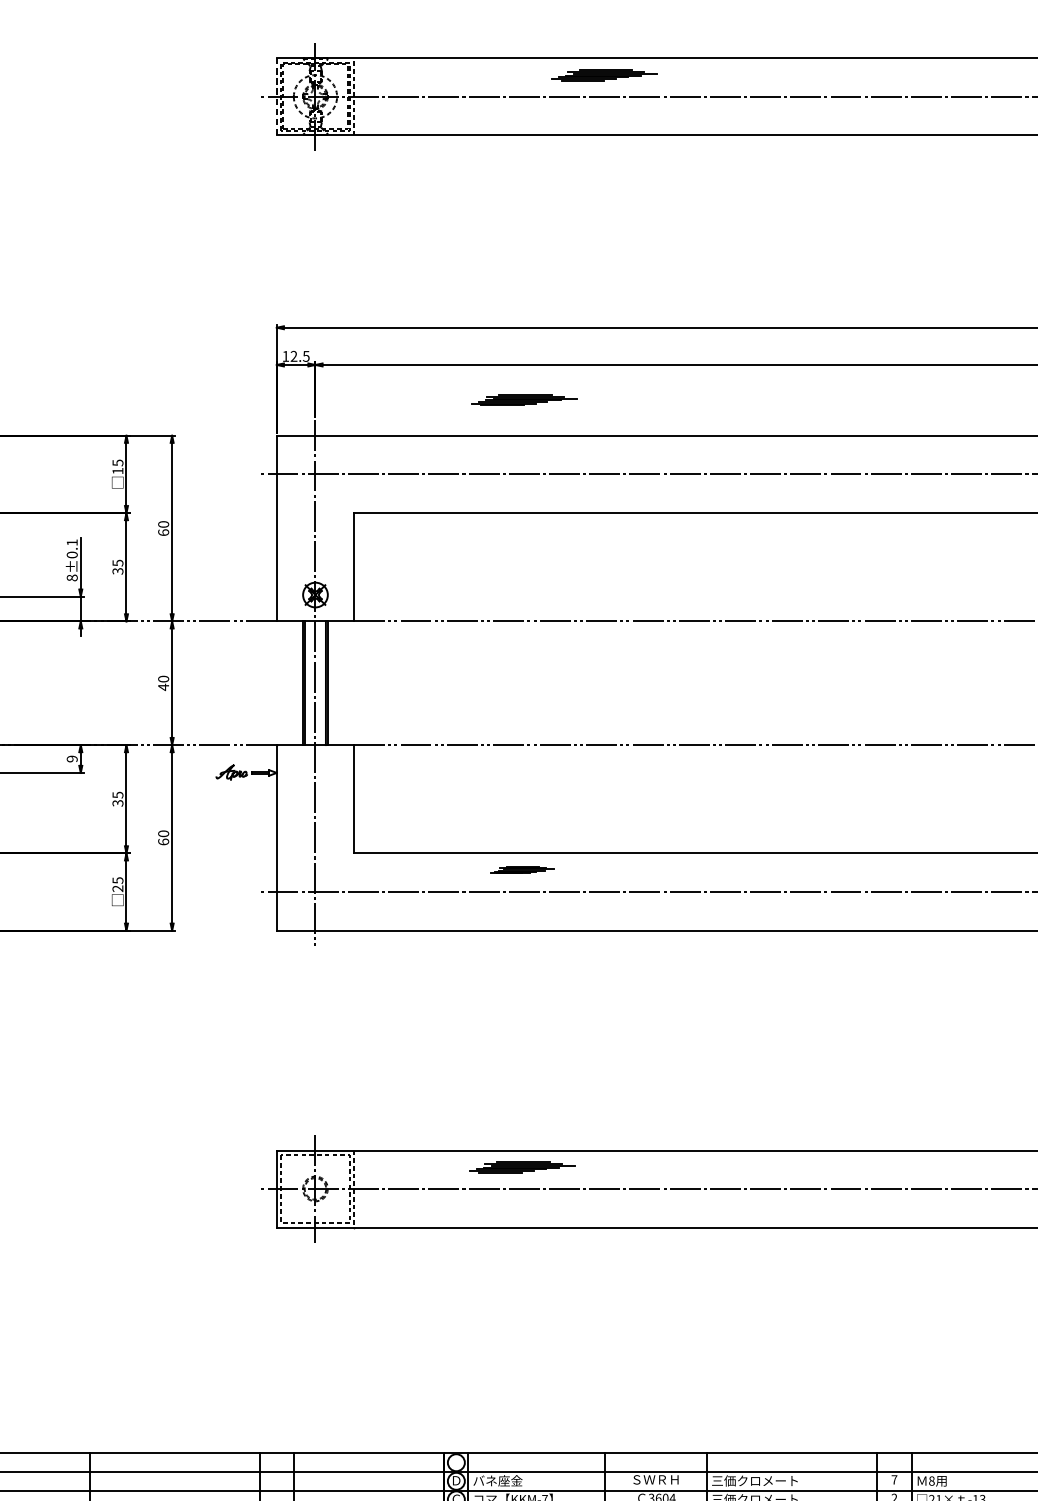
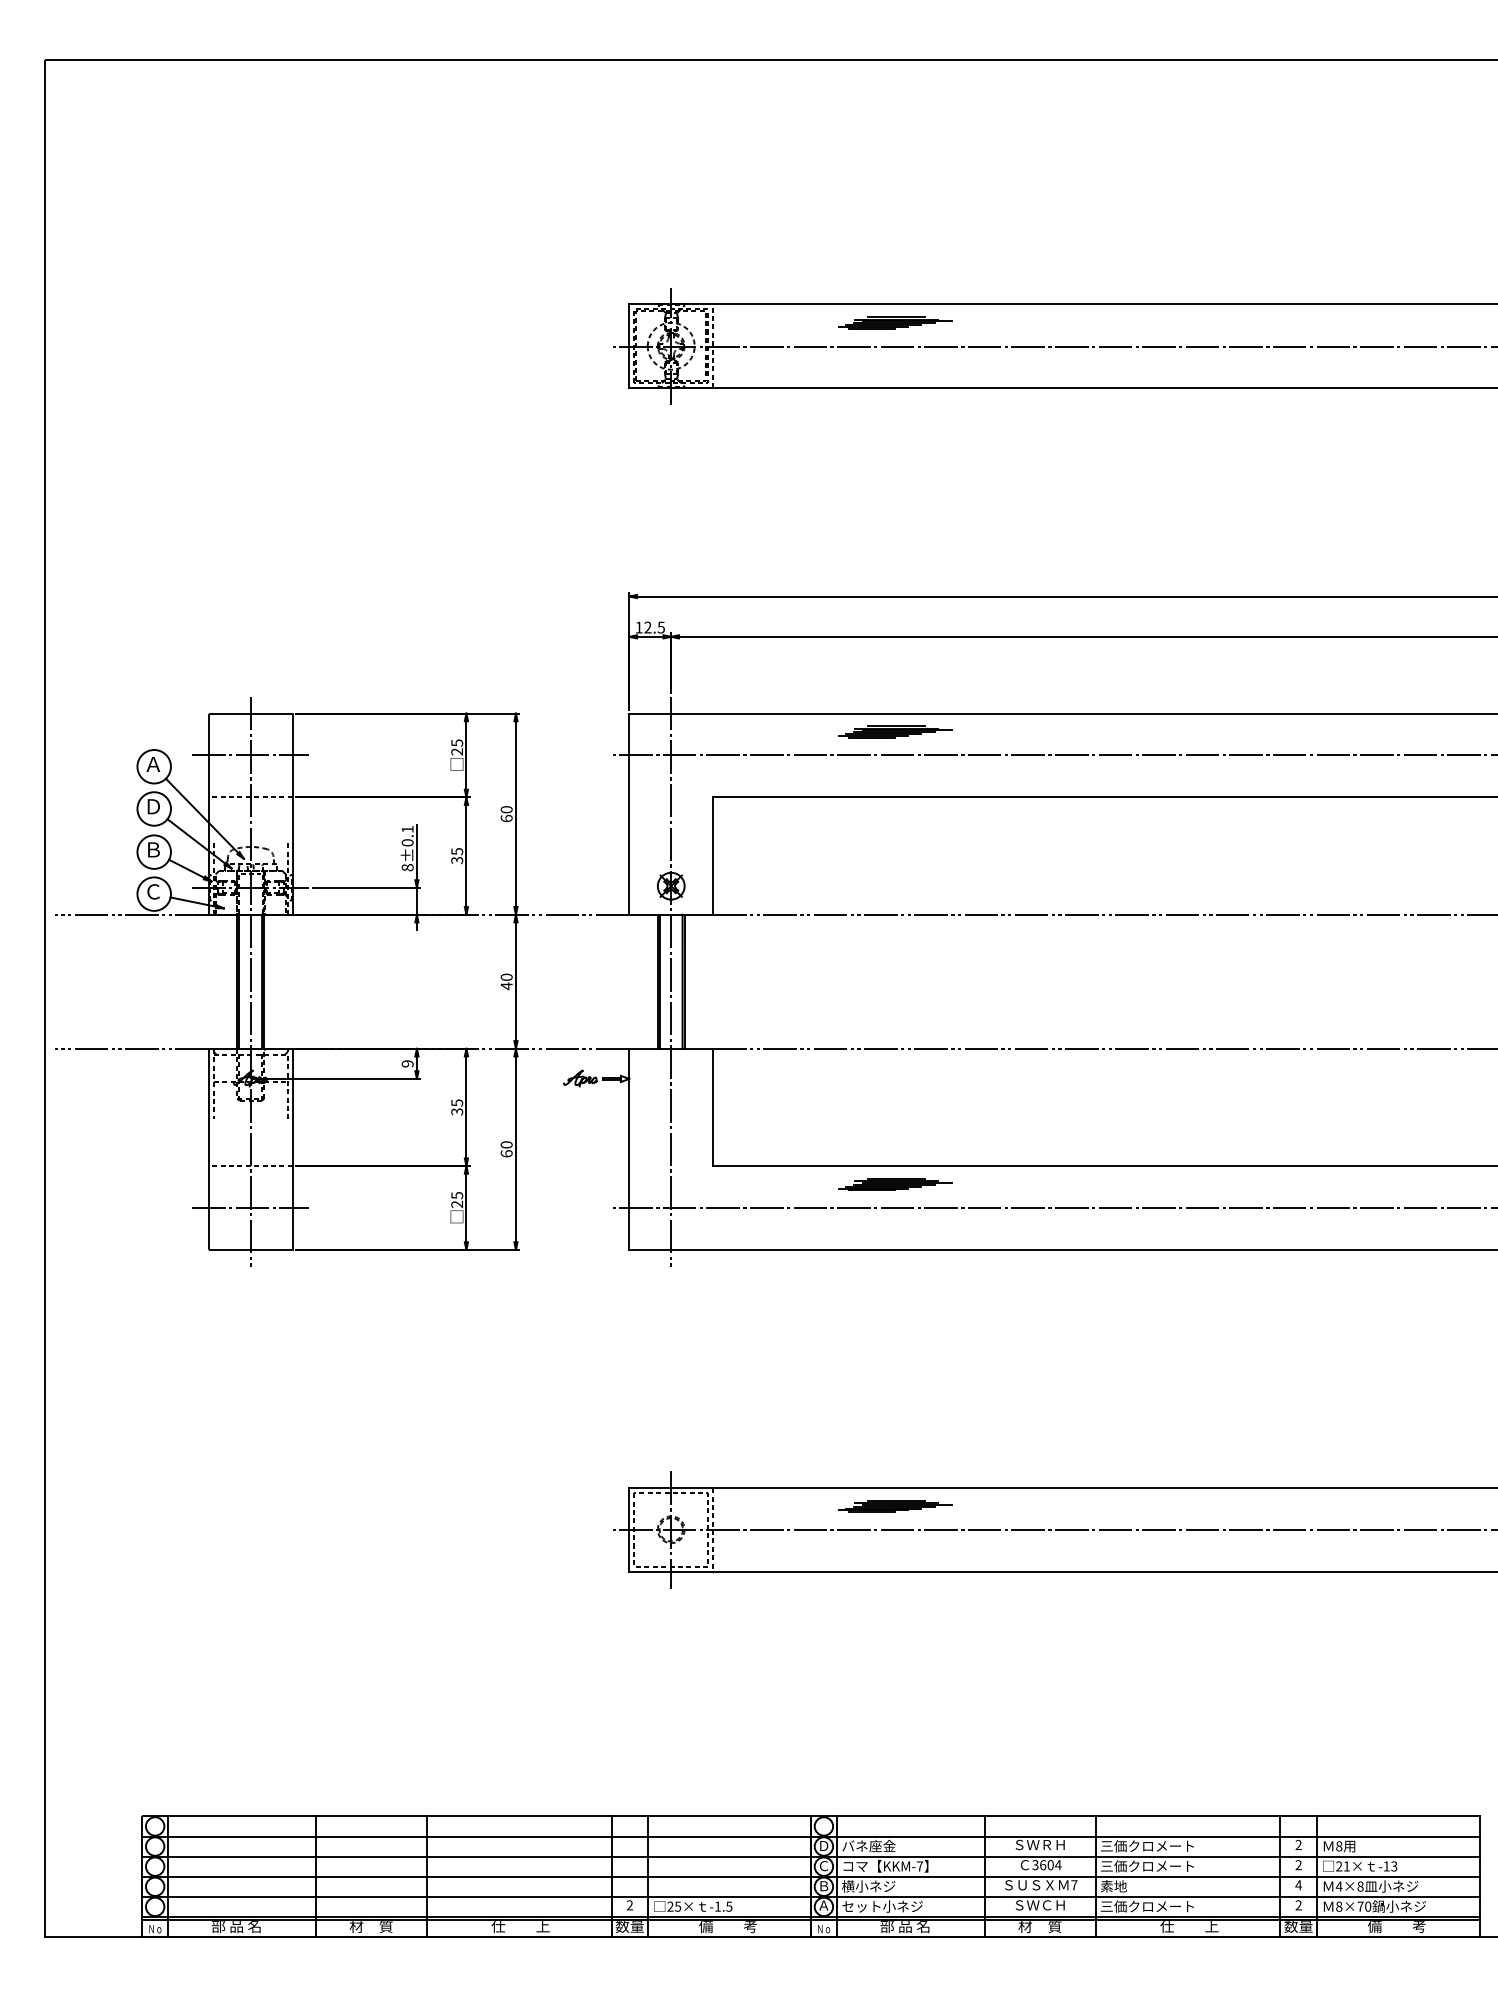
part: (604, 74) -> (895, 322), moved
line: (276, 97) -> (629, 346), dashed -> solid
part: (524, 399) -> (895, 731), moved
text: (117, 470) -> (456, 751), 15 -> 25
part: (522, 870) -> (895, 1184), size x1.67
text: (894, 1479) -> (1298, 1844), 7 -> 2

